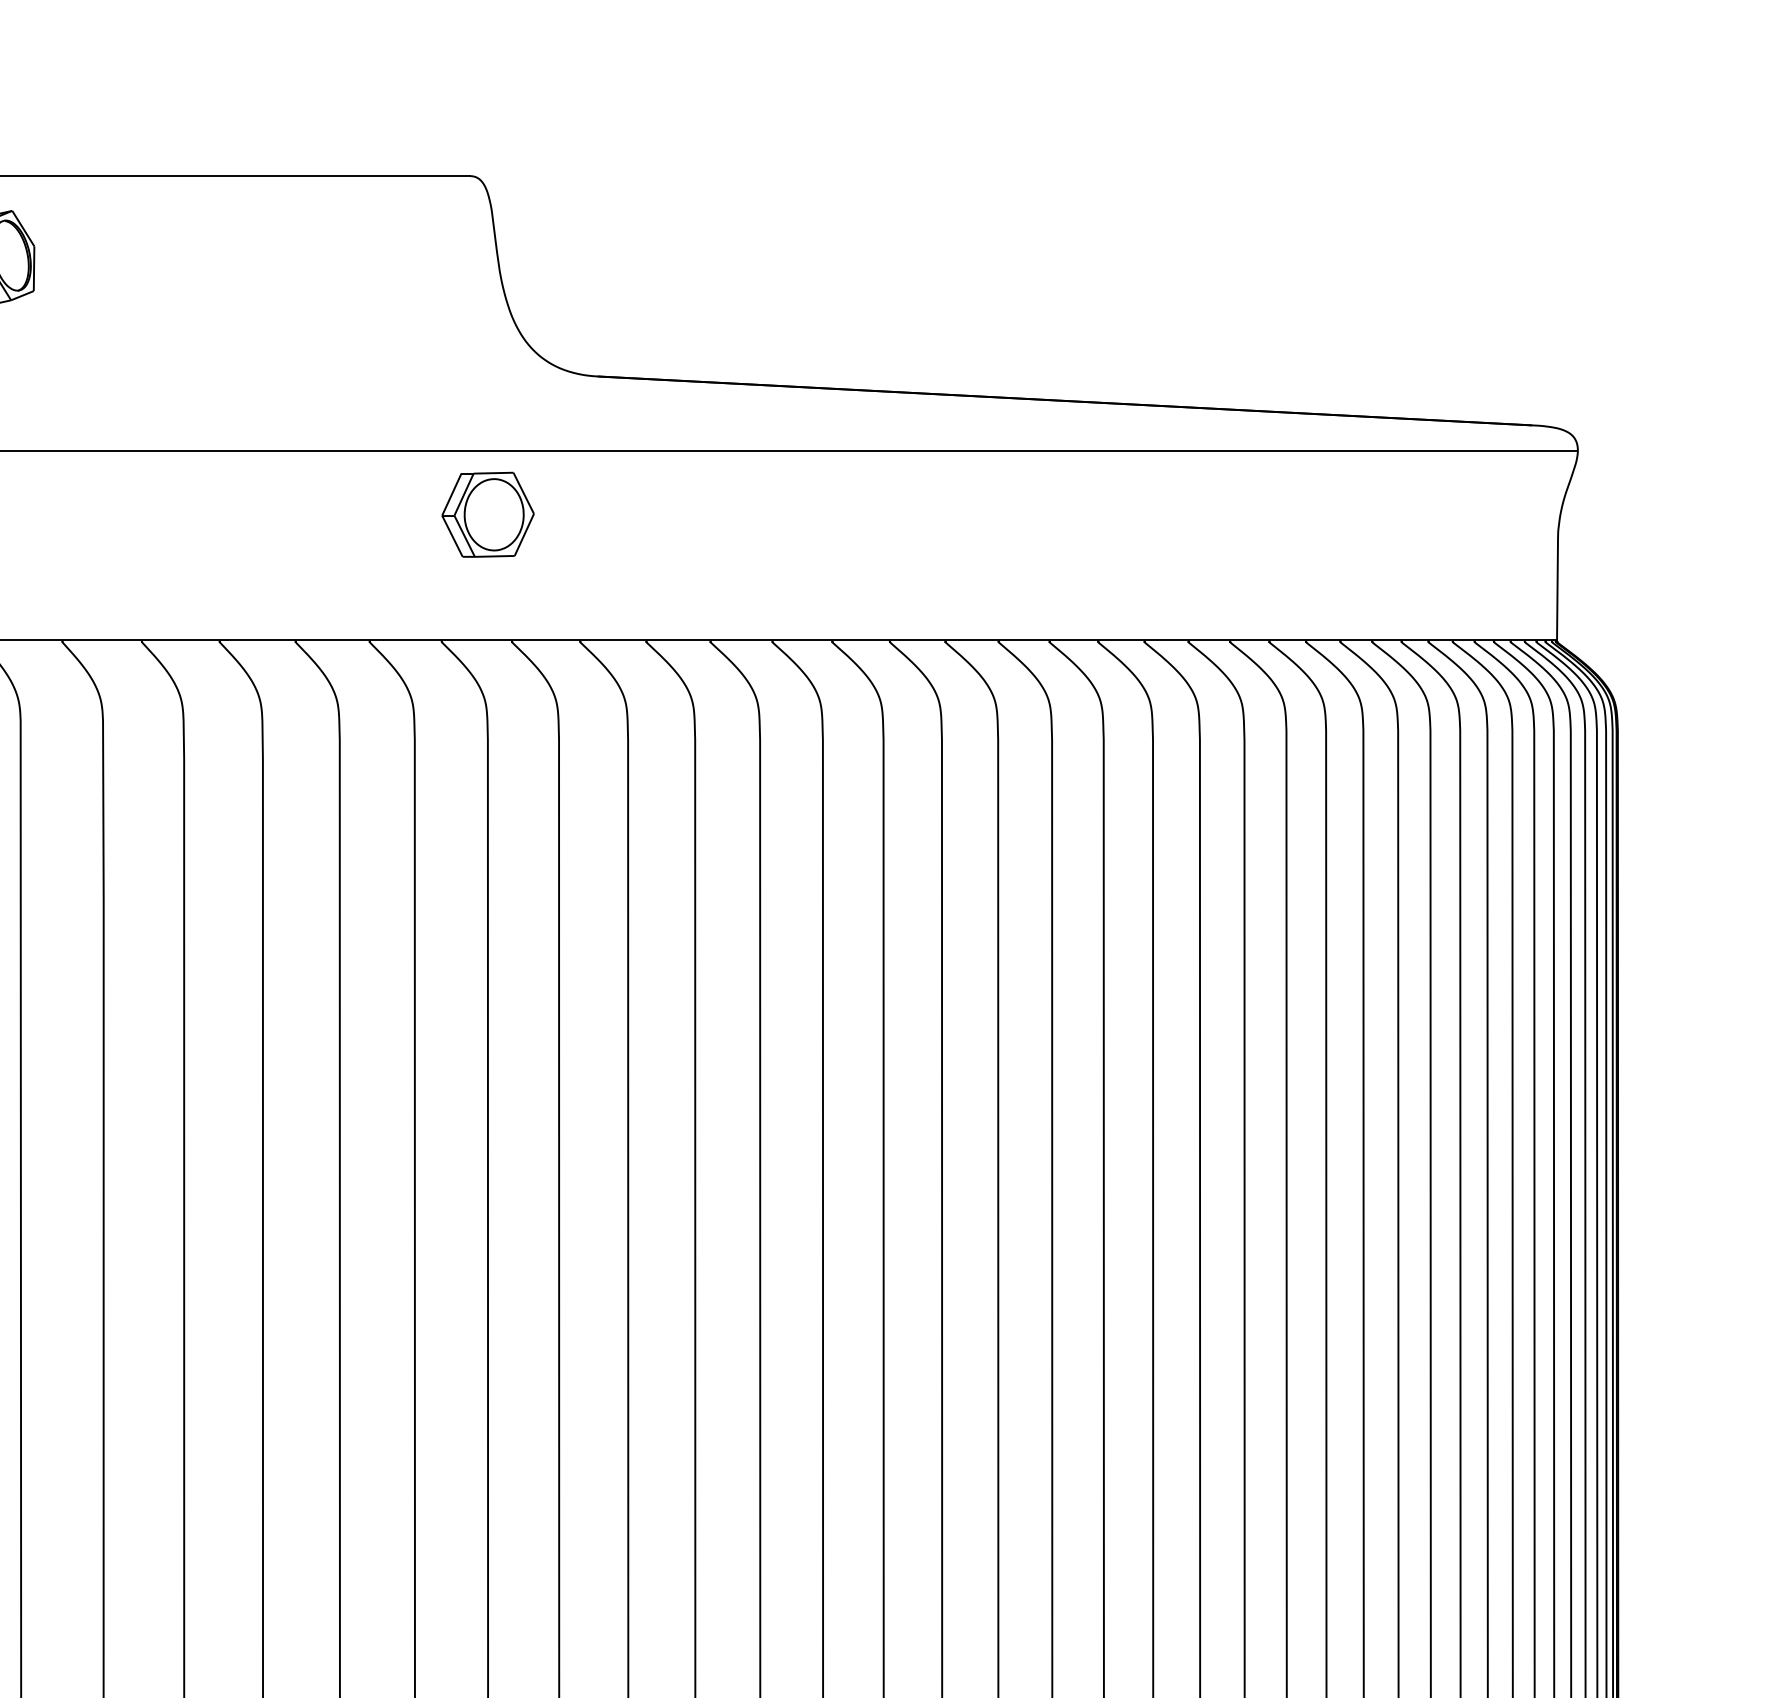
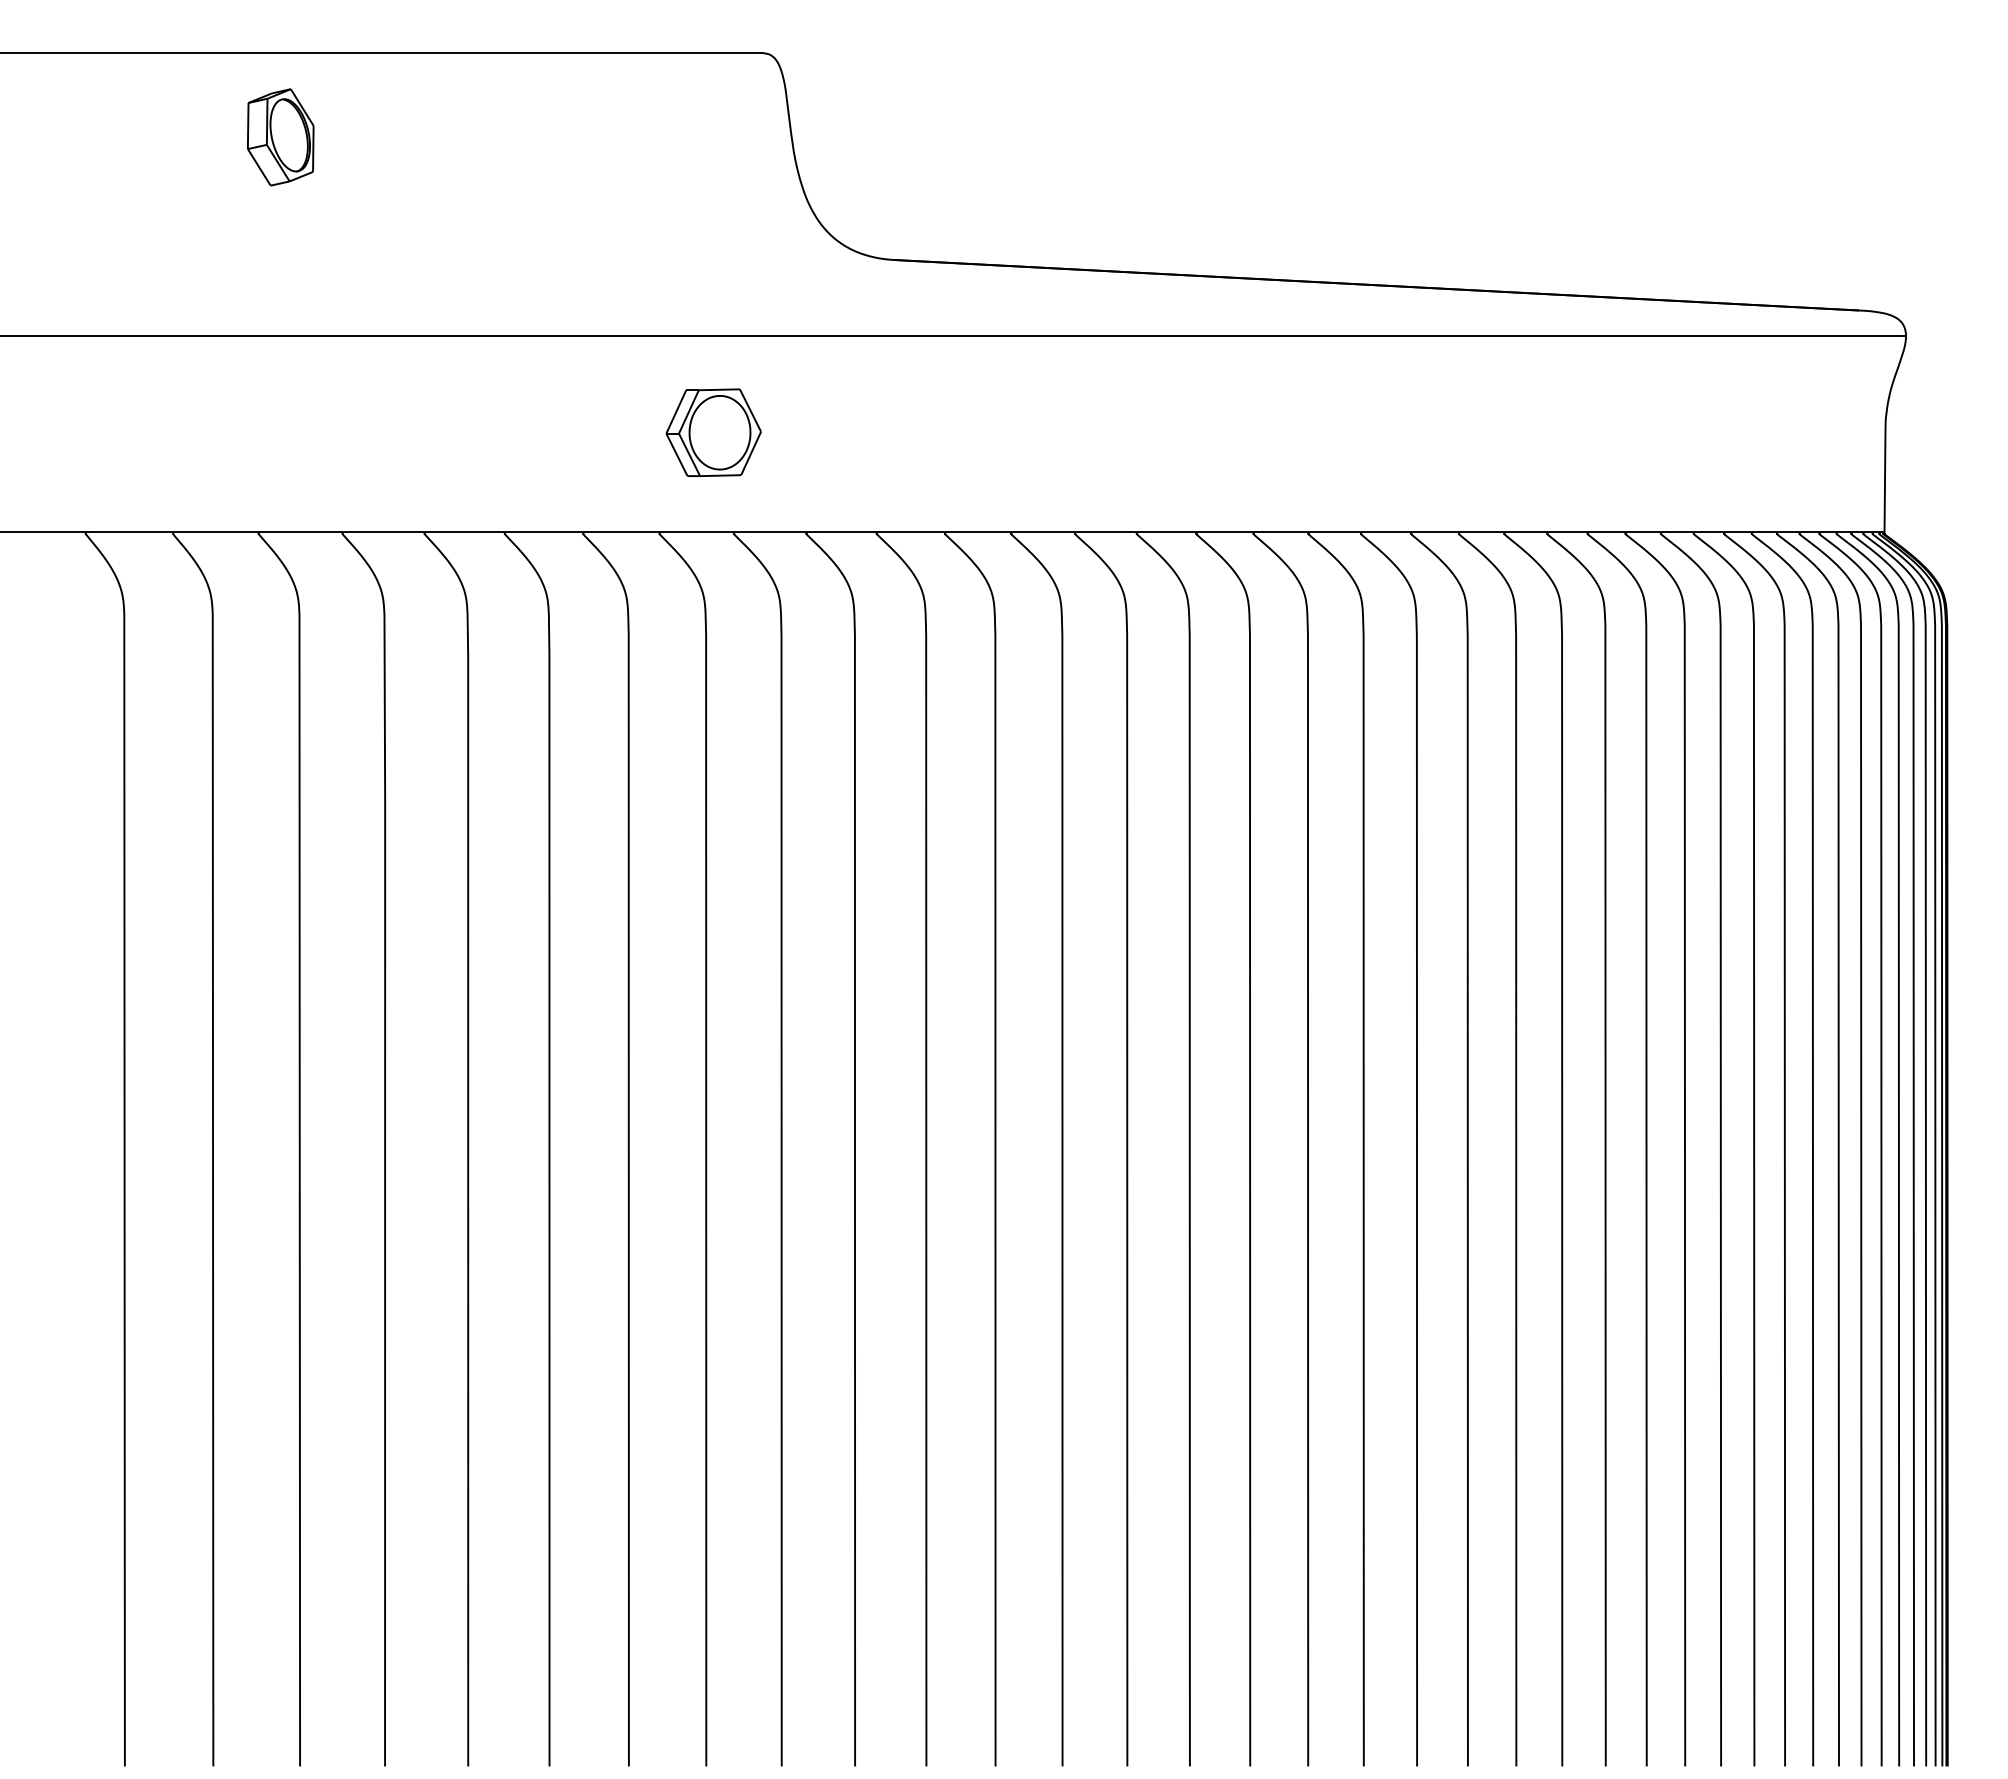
part: (487, 514) -> (713, 432), moved

